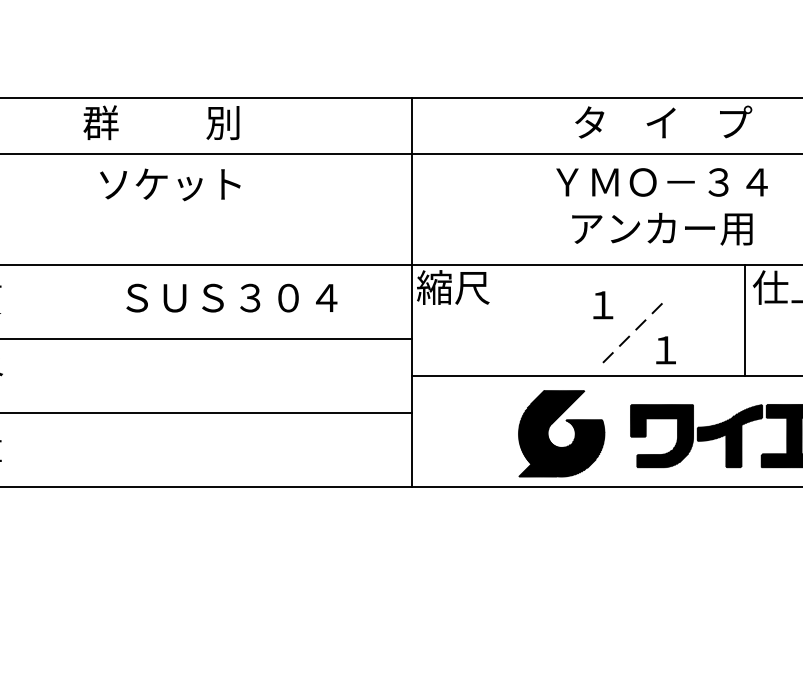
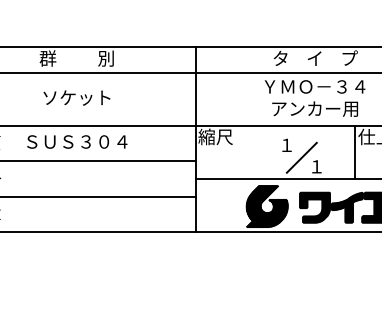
text: (169, 183) -> (76, 97), moved
text: (232, 297) -> (77, 141), moved
line: (635, 330) -> (302, 157), dashed -> solid

